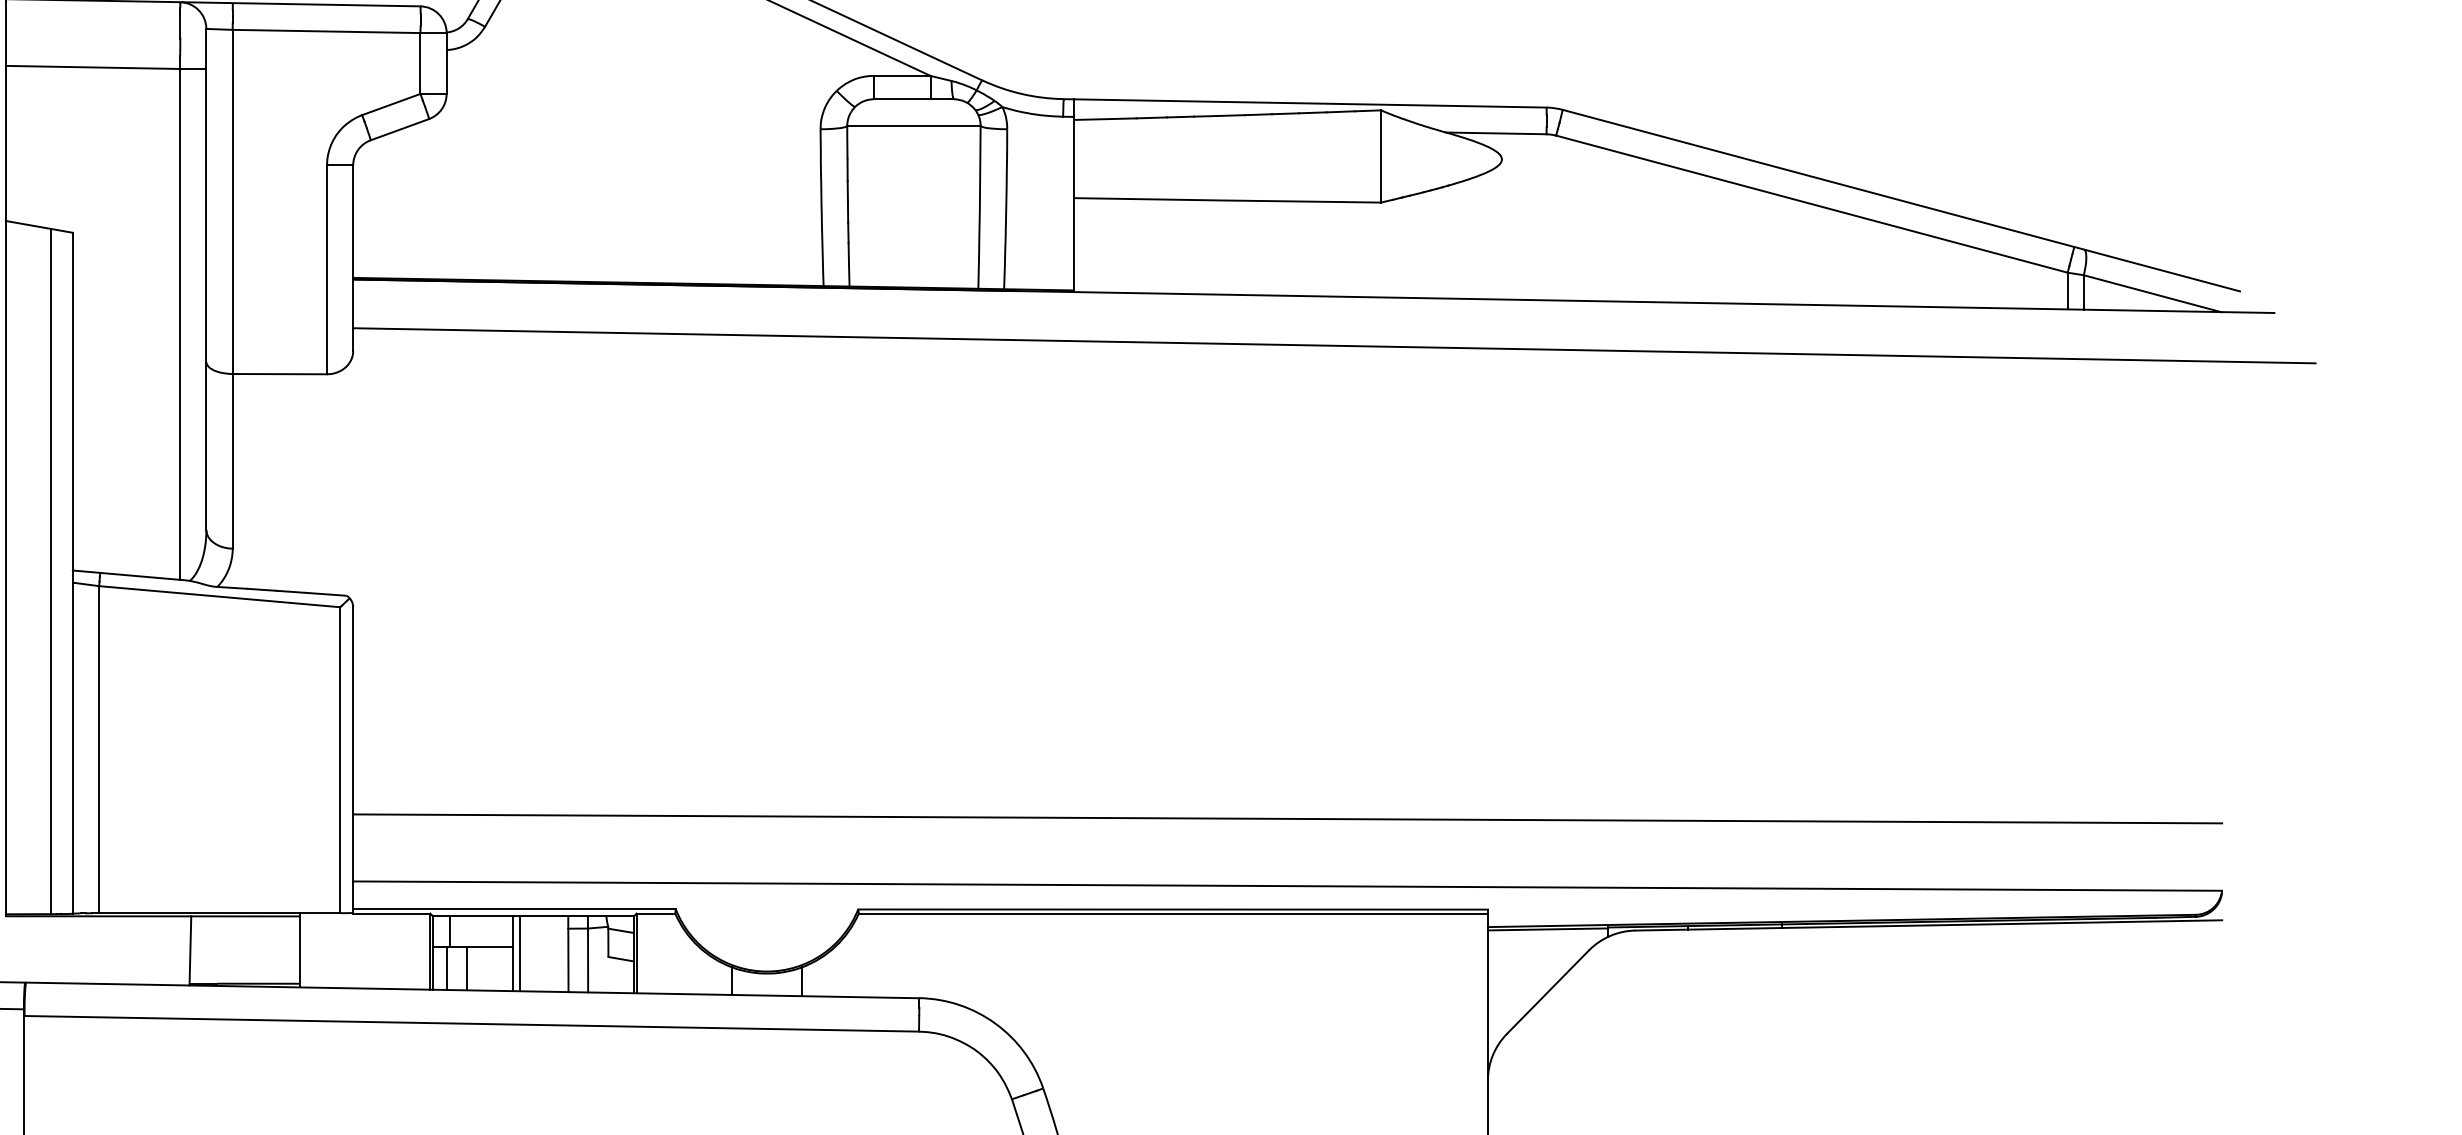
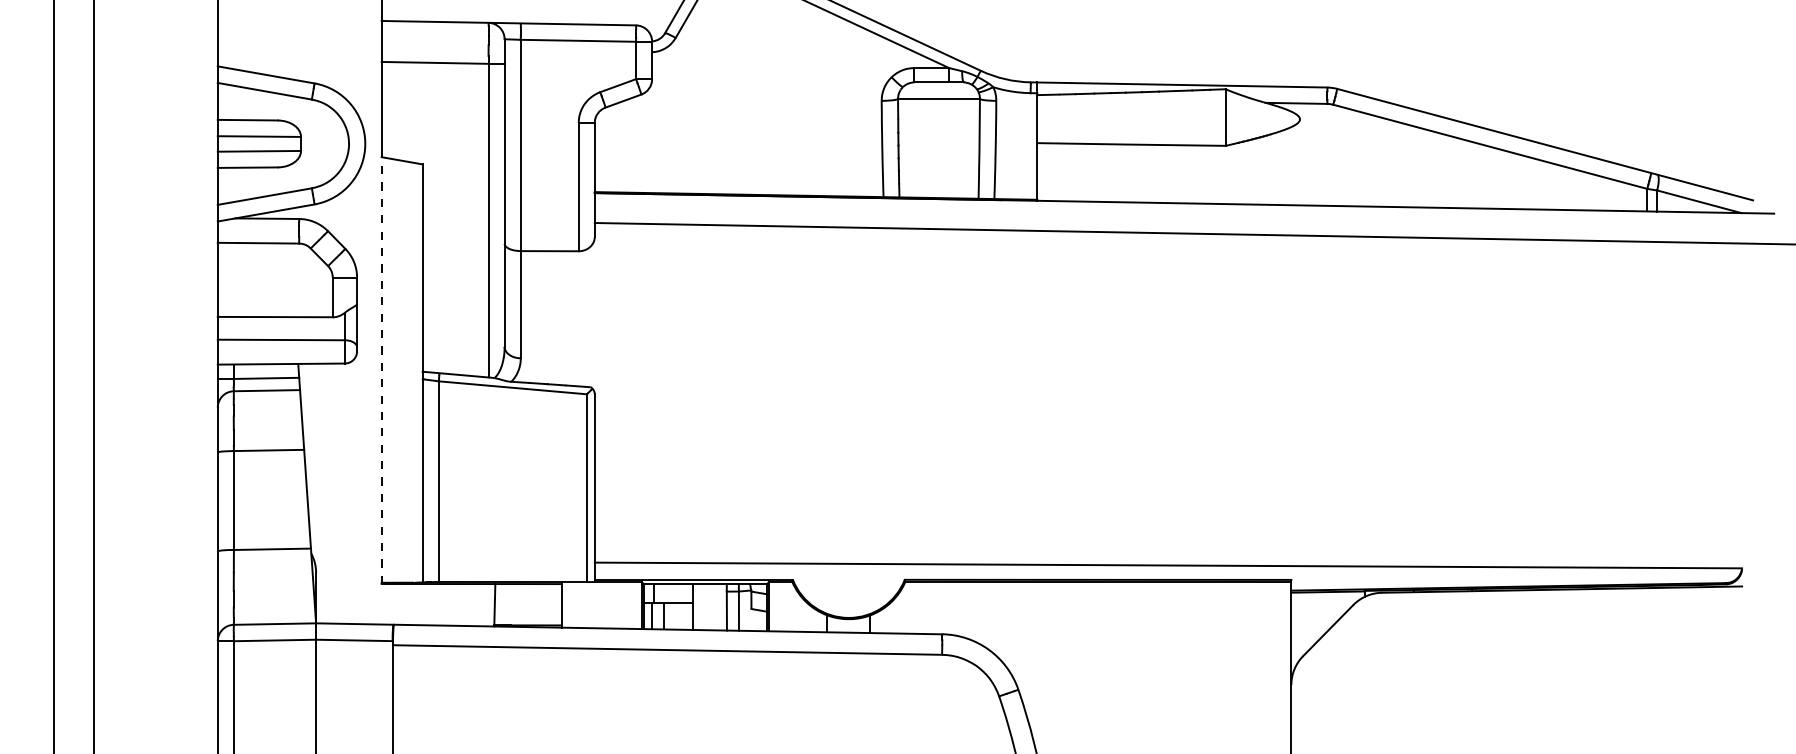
line: (5, 568) -> (381, 370), solid -> dashed
line: (51, 571) -> (409, 372), removed
line: (1287, 817) -> (1168, 523), removed
line: (520, 952) -> (697, 606), removed

